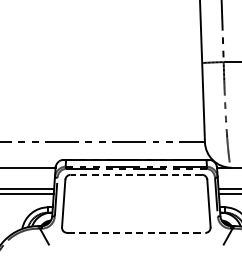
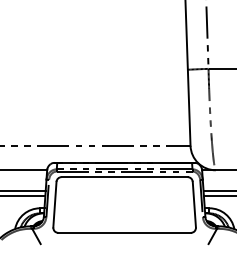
line: (136, 175) -> (124, 177), dashed -> solid
line: (137, 232) -> (125, 232), dashed -> solid

